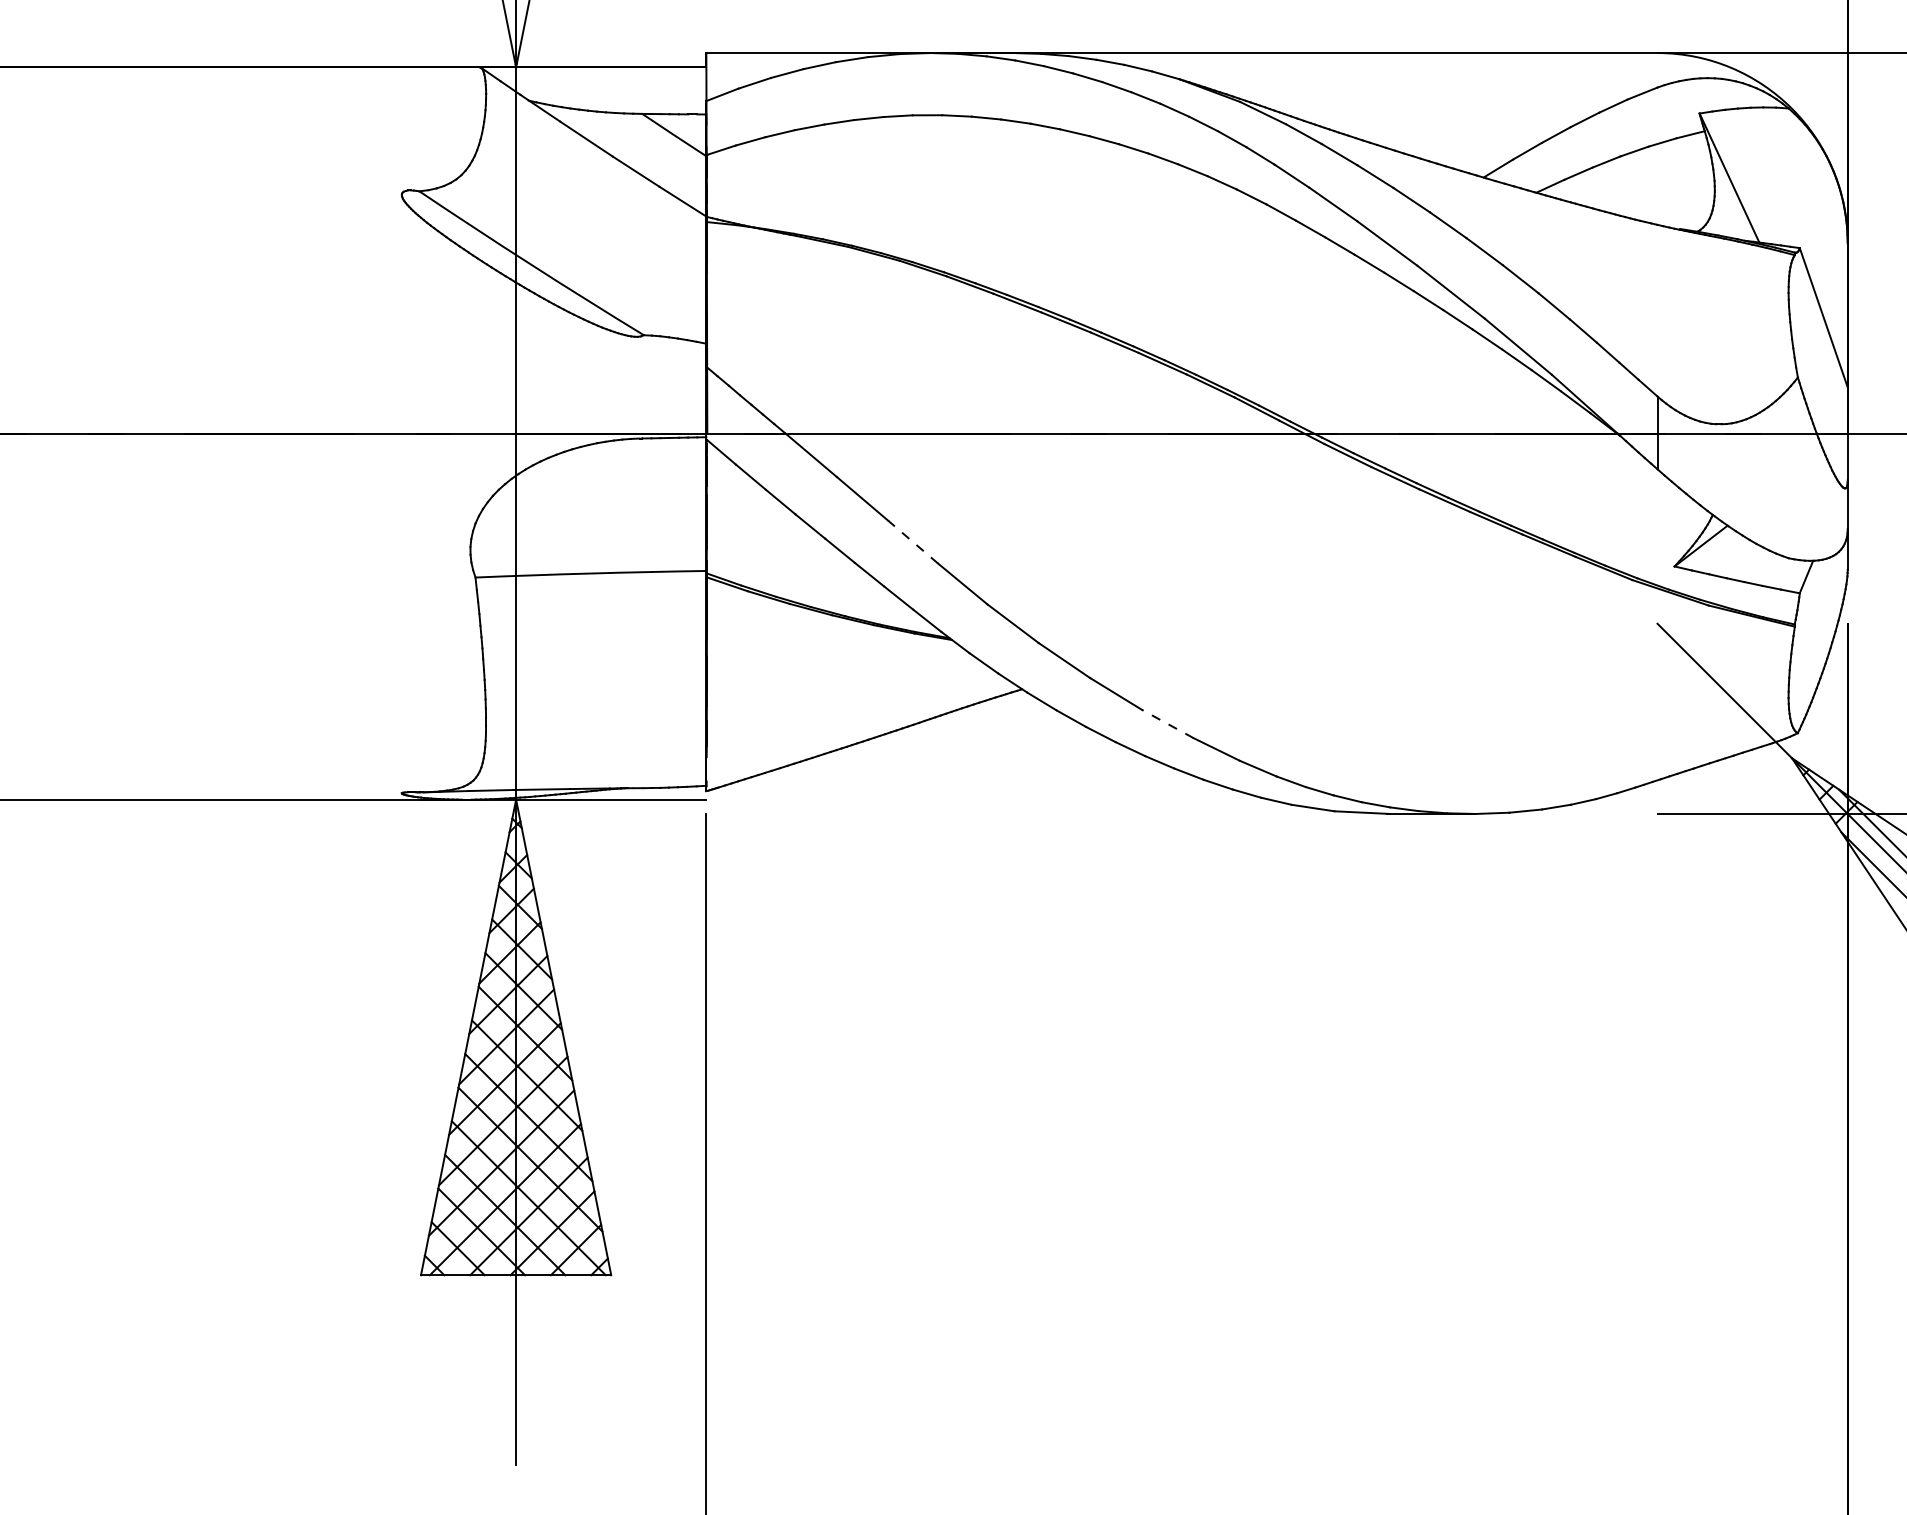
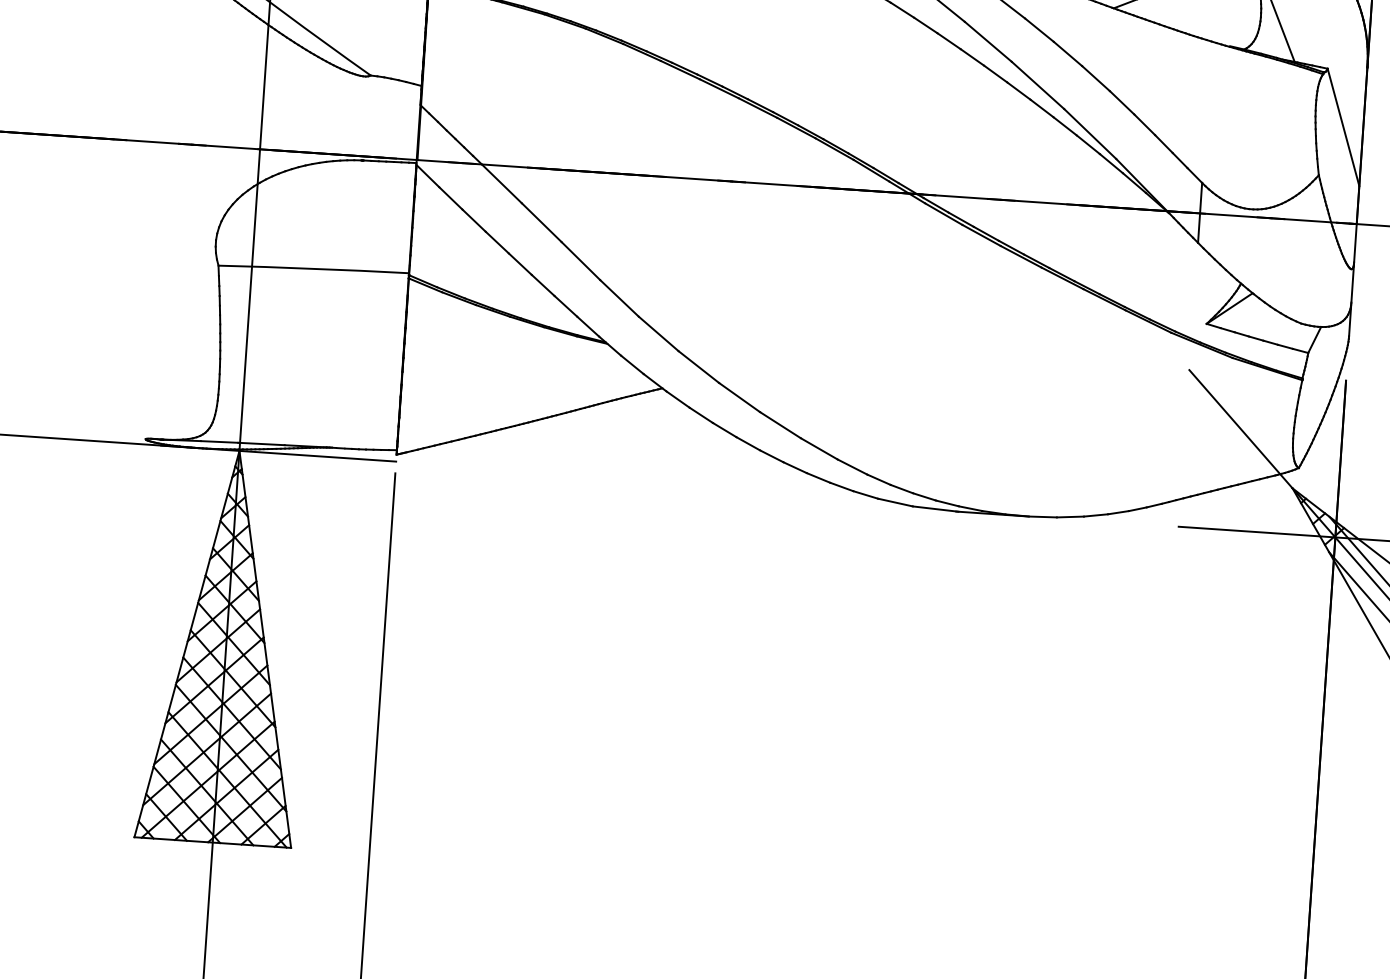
line: (913, 542) -> (581, 261), dashed -> solid
line: (1167, 723) -> (780, 424), dashed -> solid

